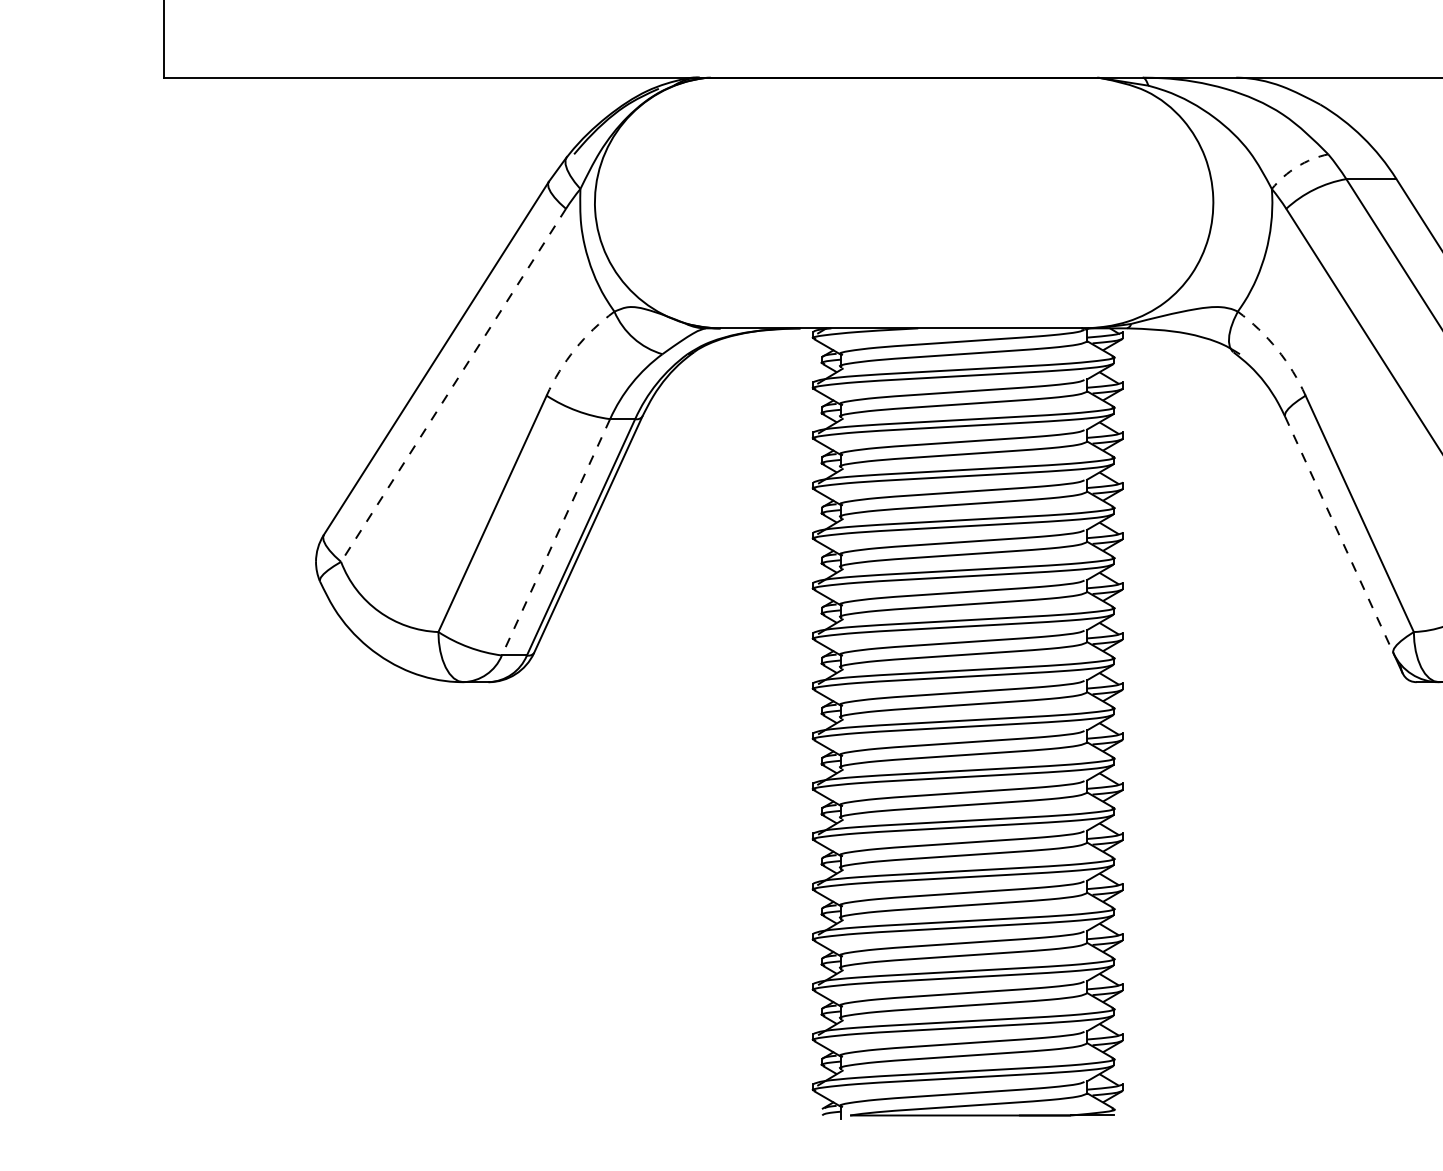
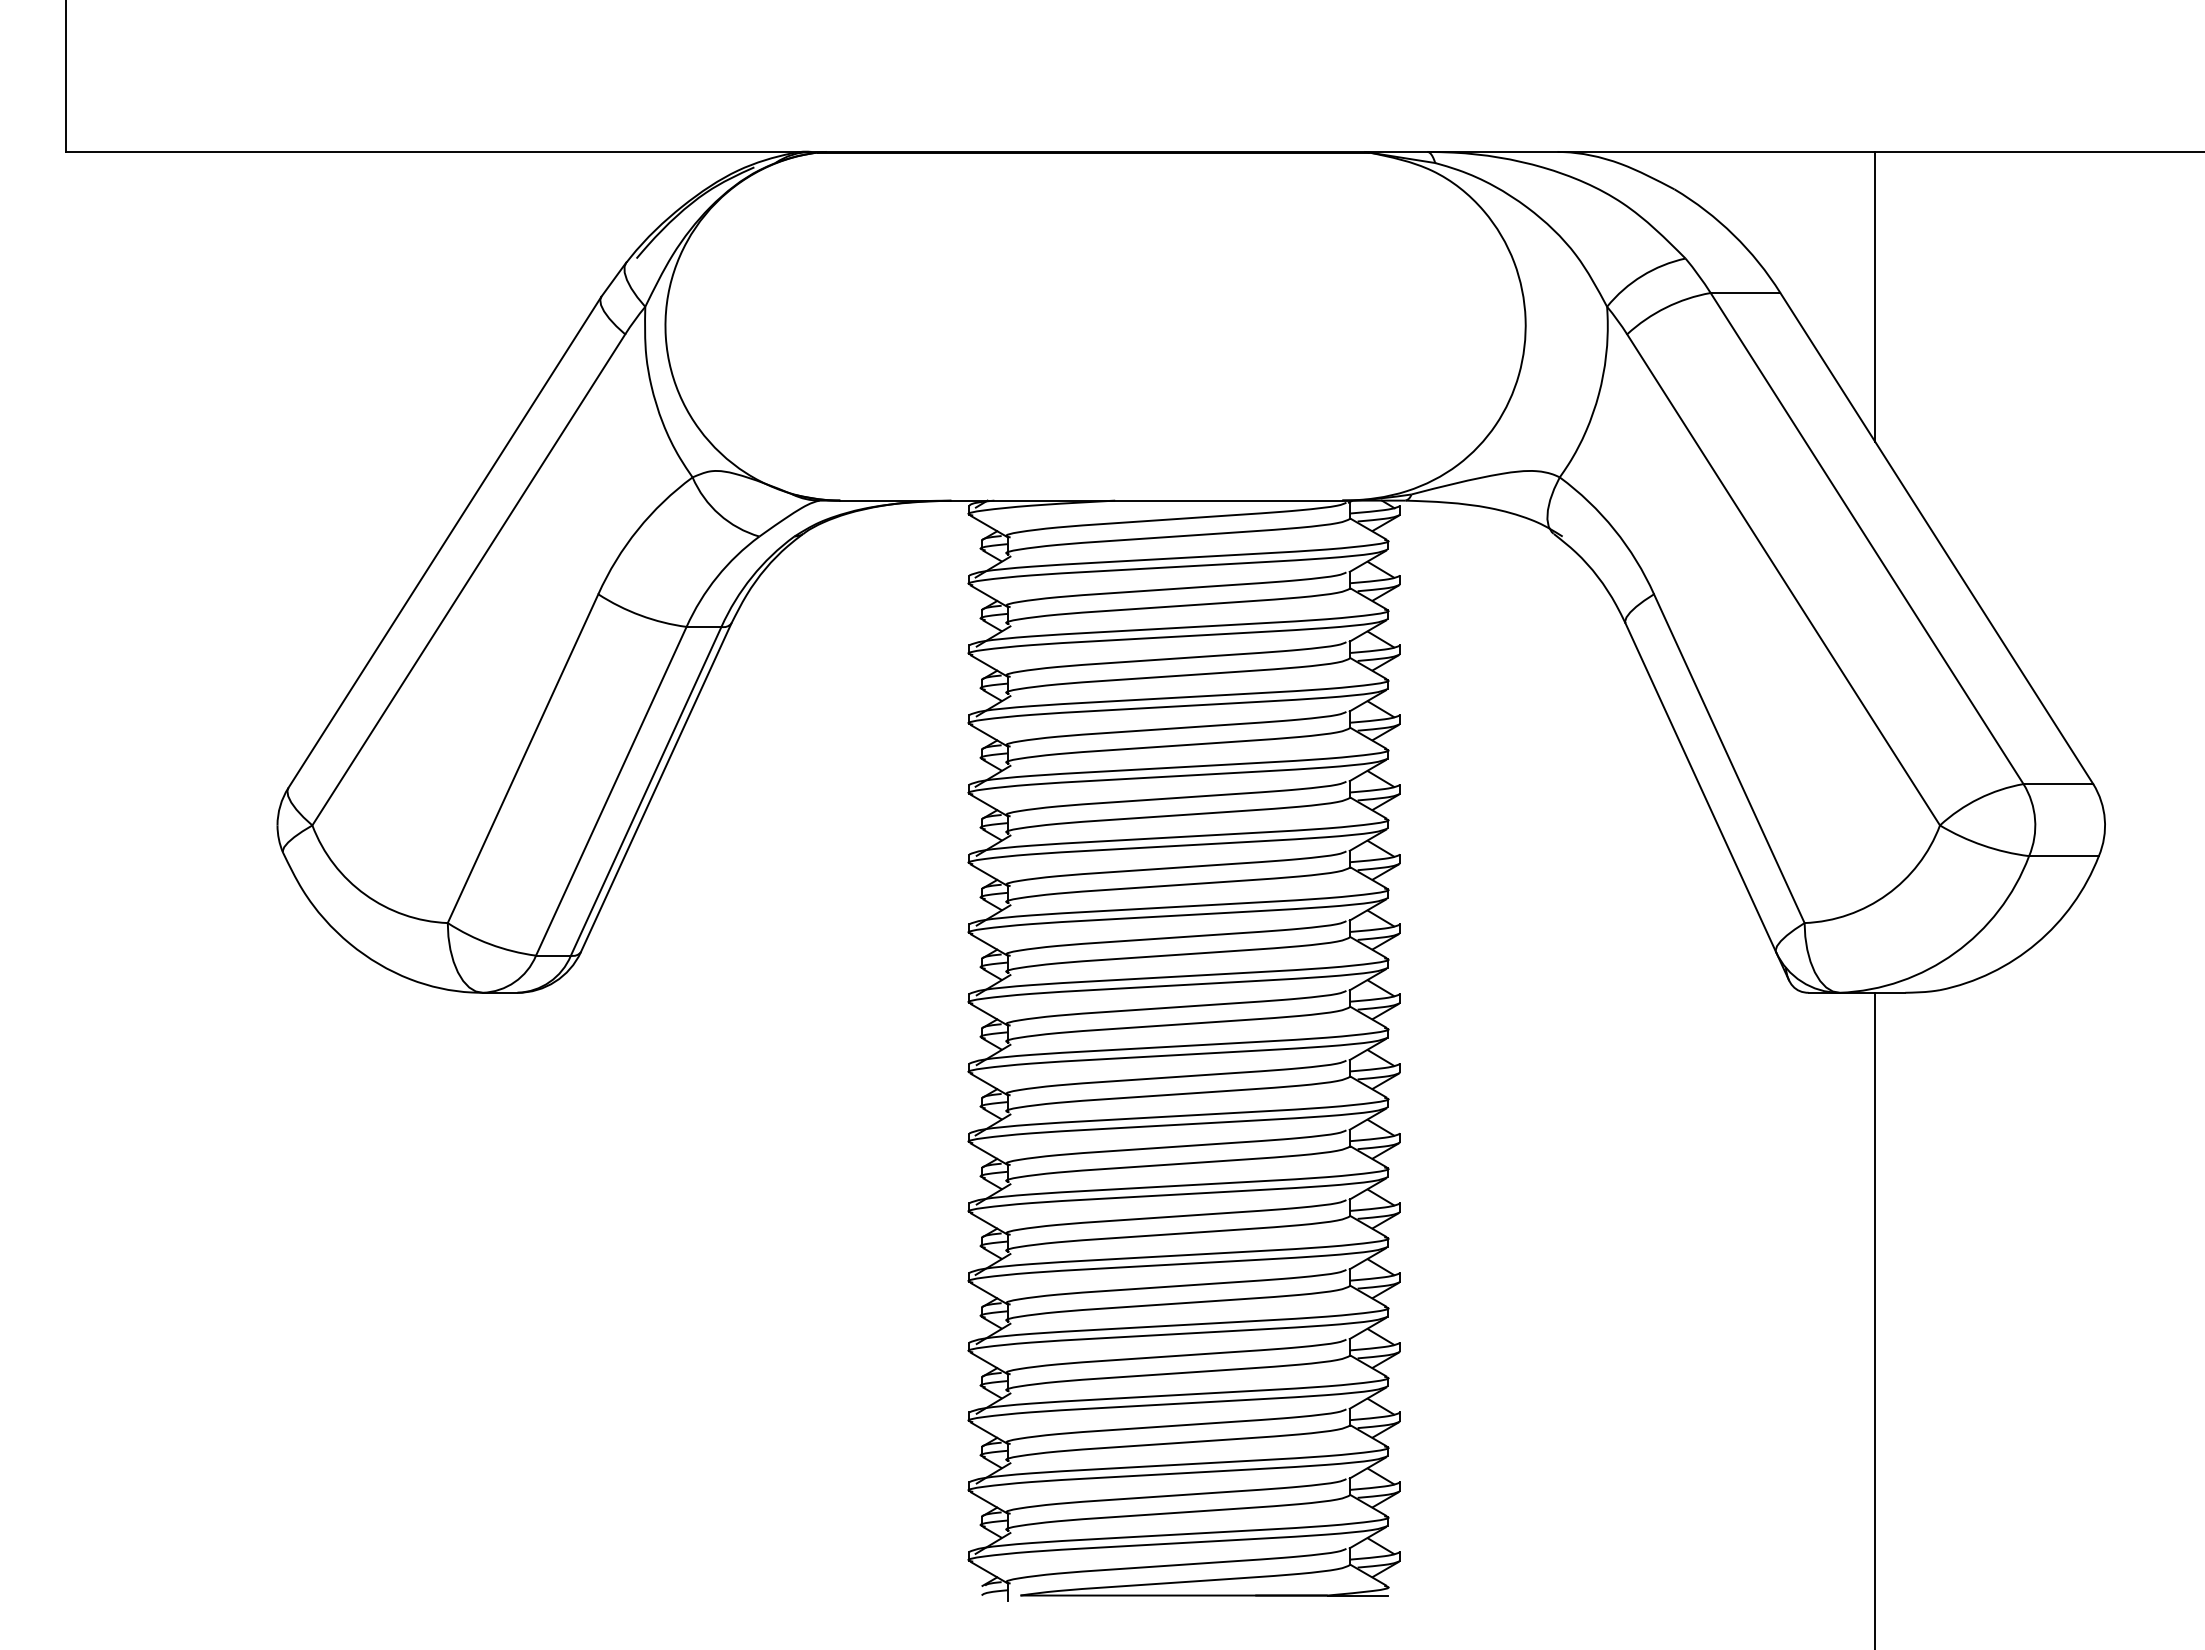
arc: (1297, 166) -> (1642, 275), dashed -> solid
arc: (574, 349) -> (637, 529), dashed -> solid
arc: (1277, 349) -> (1614, 529), dashed -> solid
line: (453, 385) -> (468, 580), dashed -> solid
line: (1339, 534) -> (1700, 787), dashed -> solid
line: (556, 537) -> (611, 791), dashed -> solid

